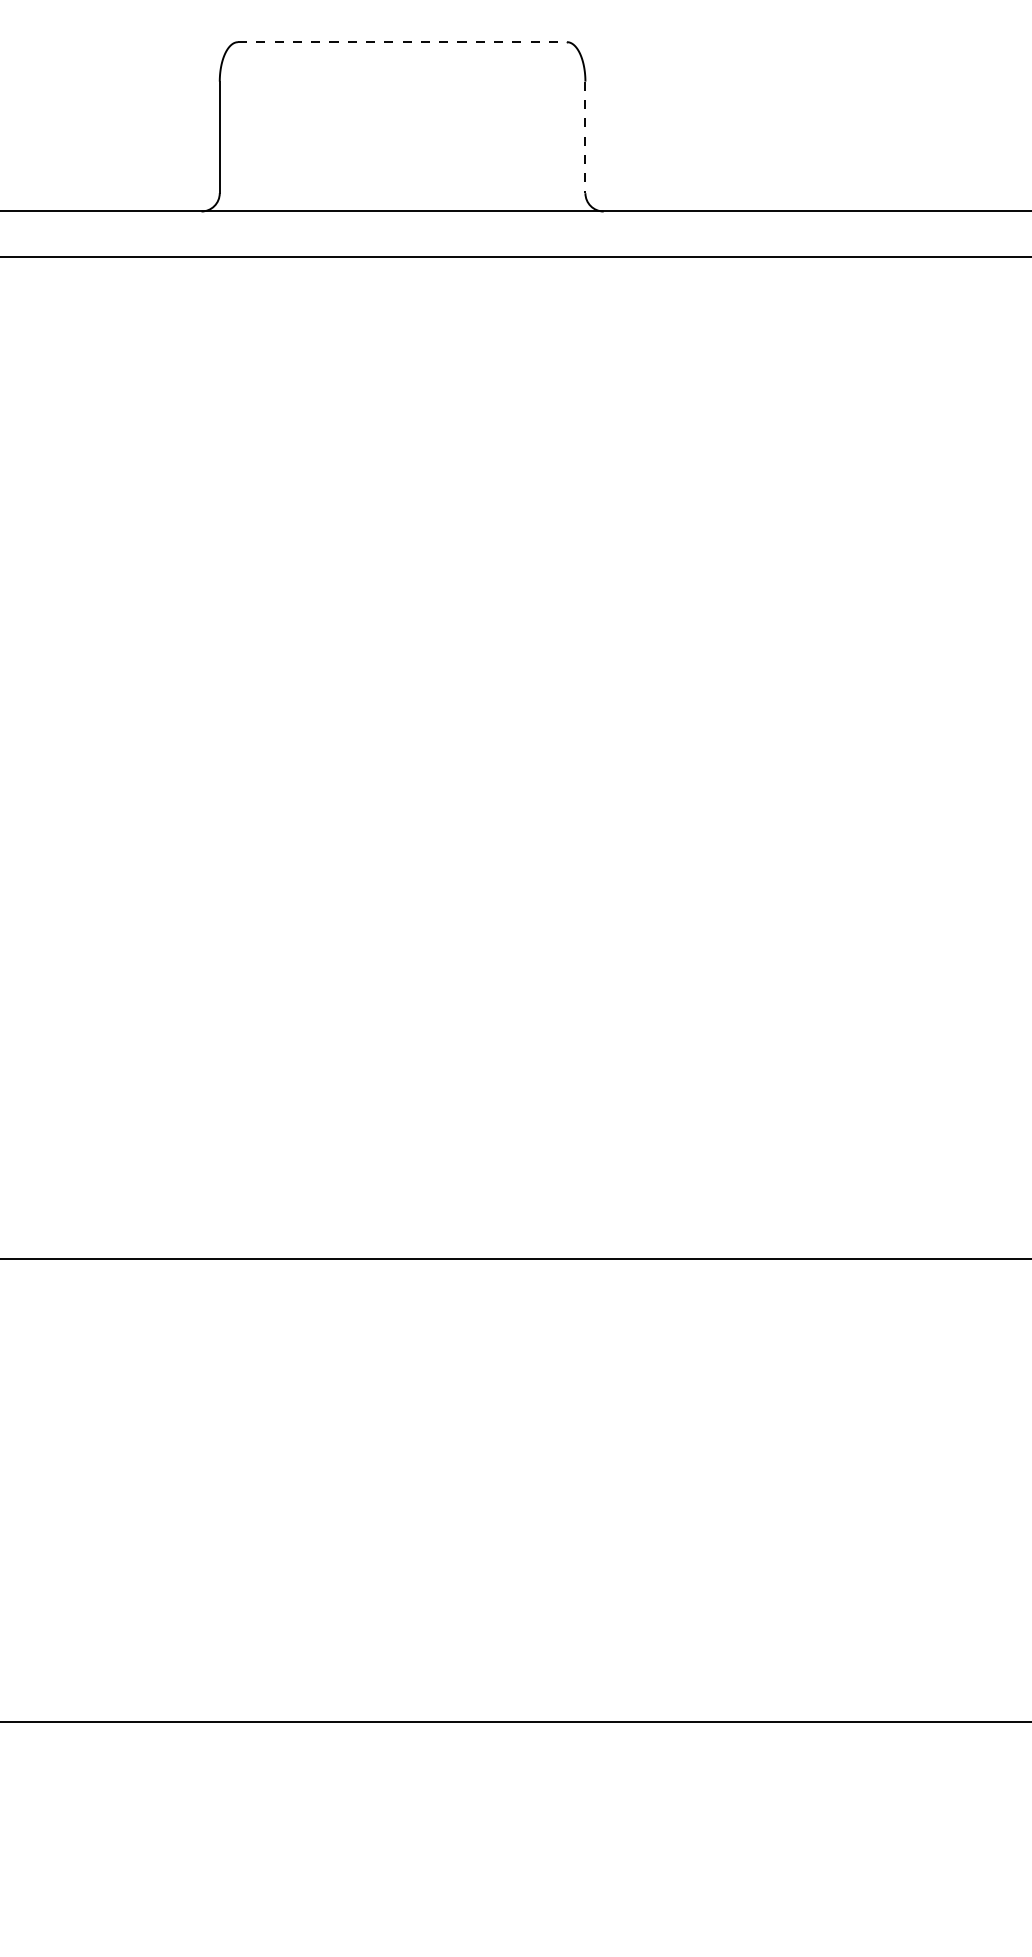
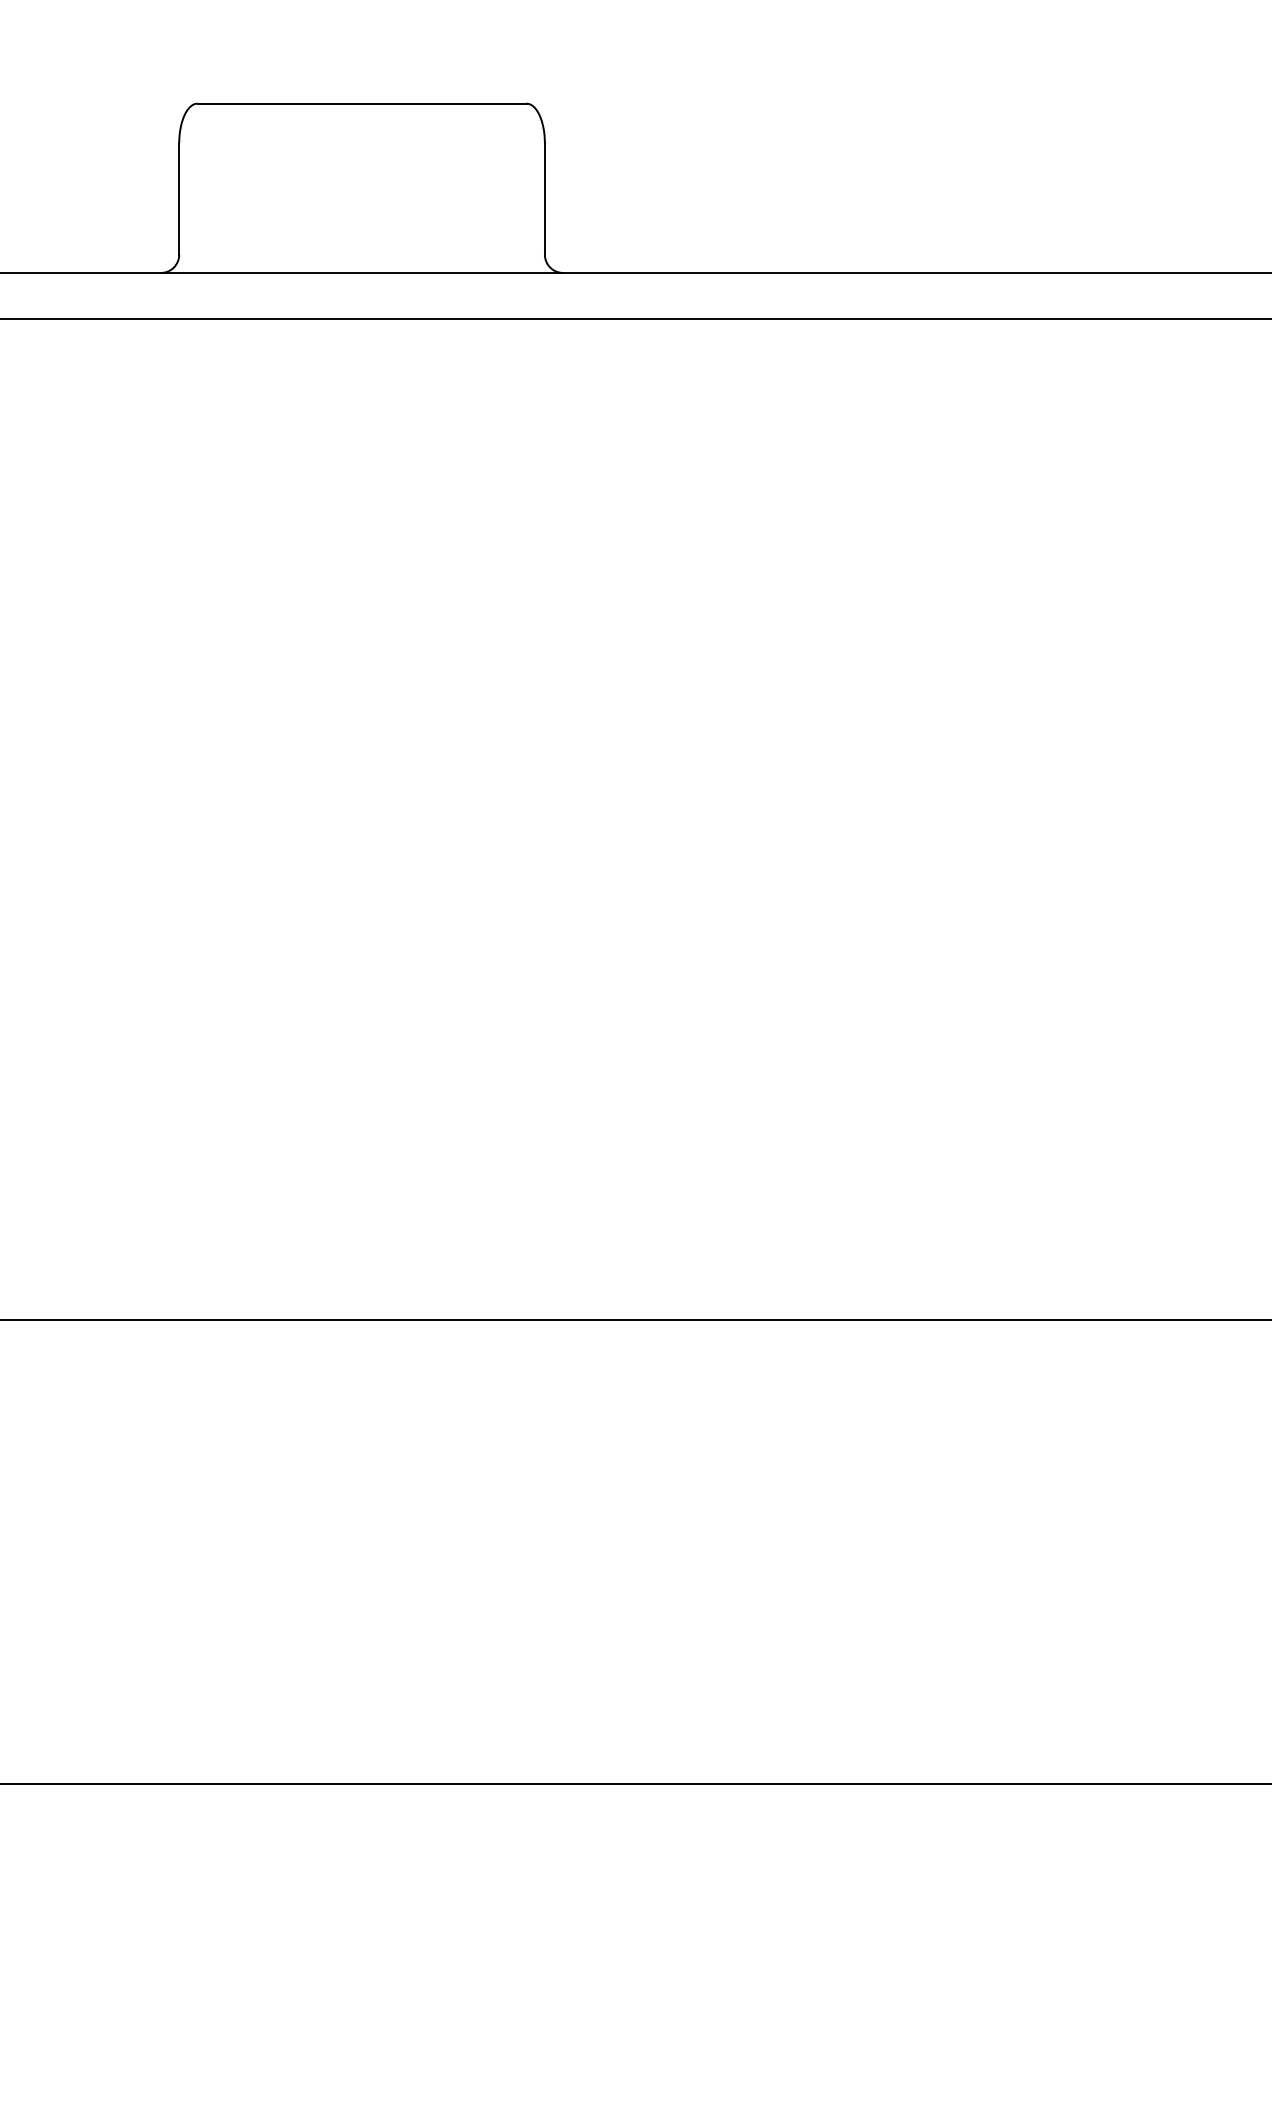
line: (403, 42) -> (362, 103), dashed -> solid
line: (585, 137) -> (544, 198), dashed -> solid

